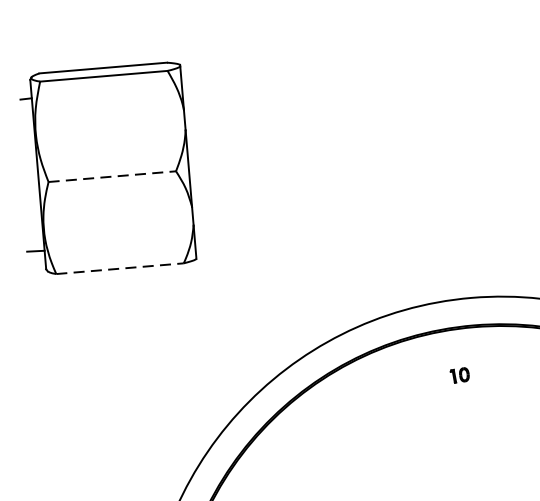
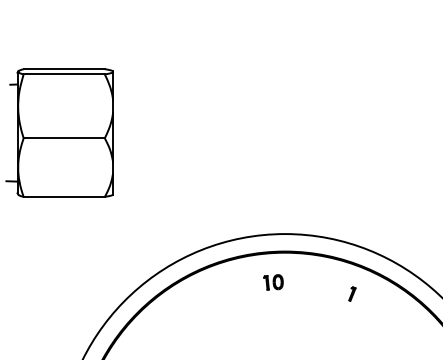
line: (112, 176) -> (64, 138), dashed -> solid
line: (120, 267) -> (64, 196), dashed -> solid
part: (459, 375) -> (273, 282), size x1.67

